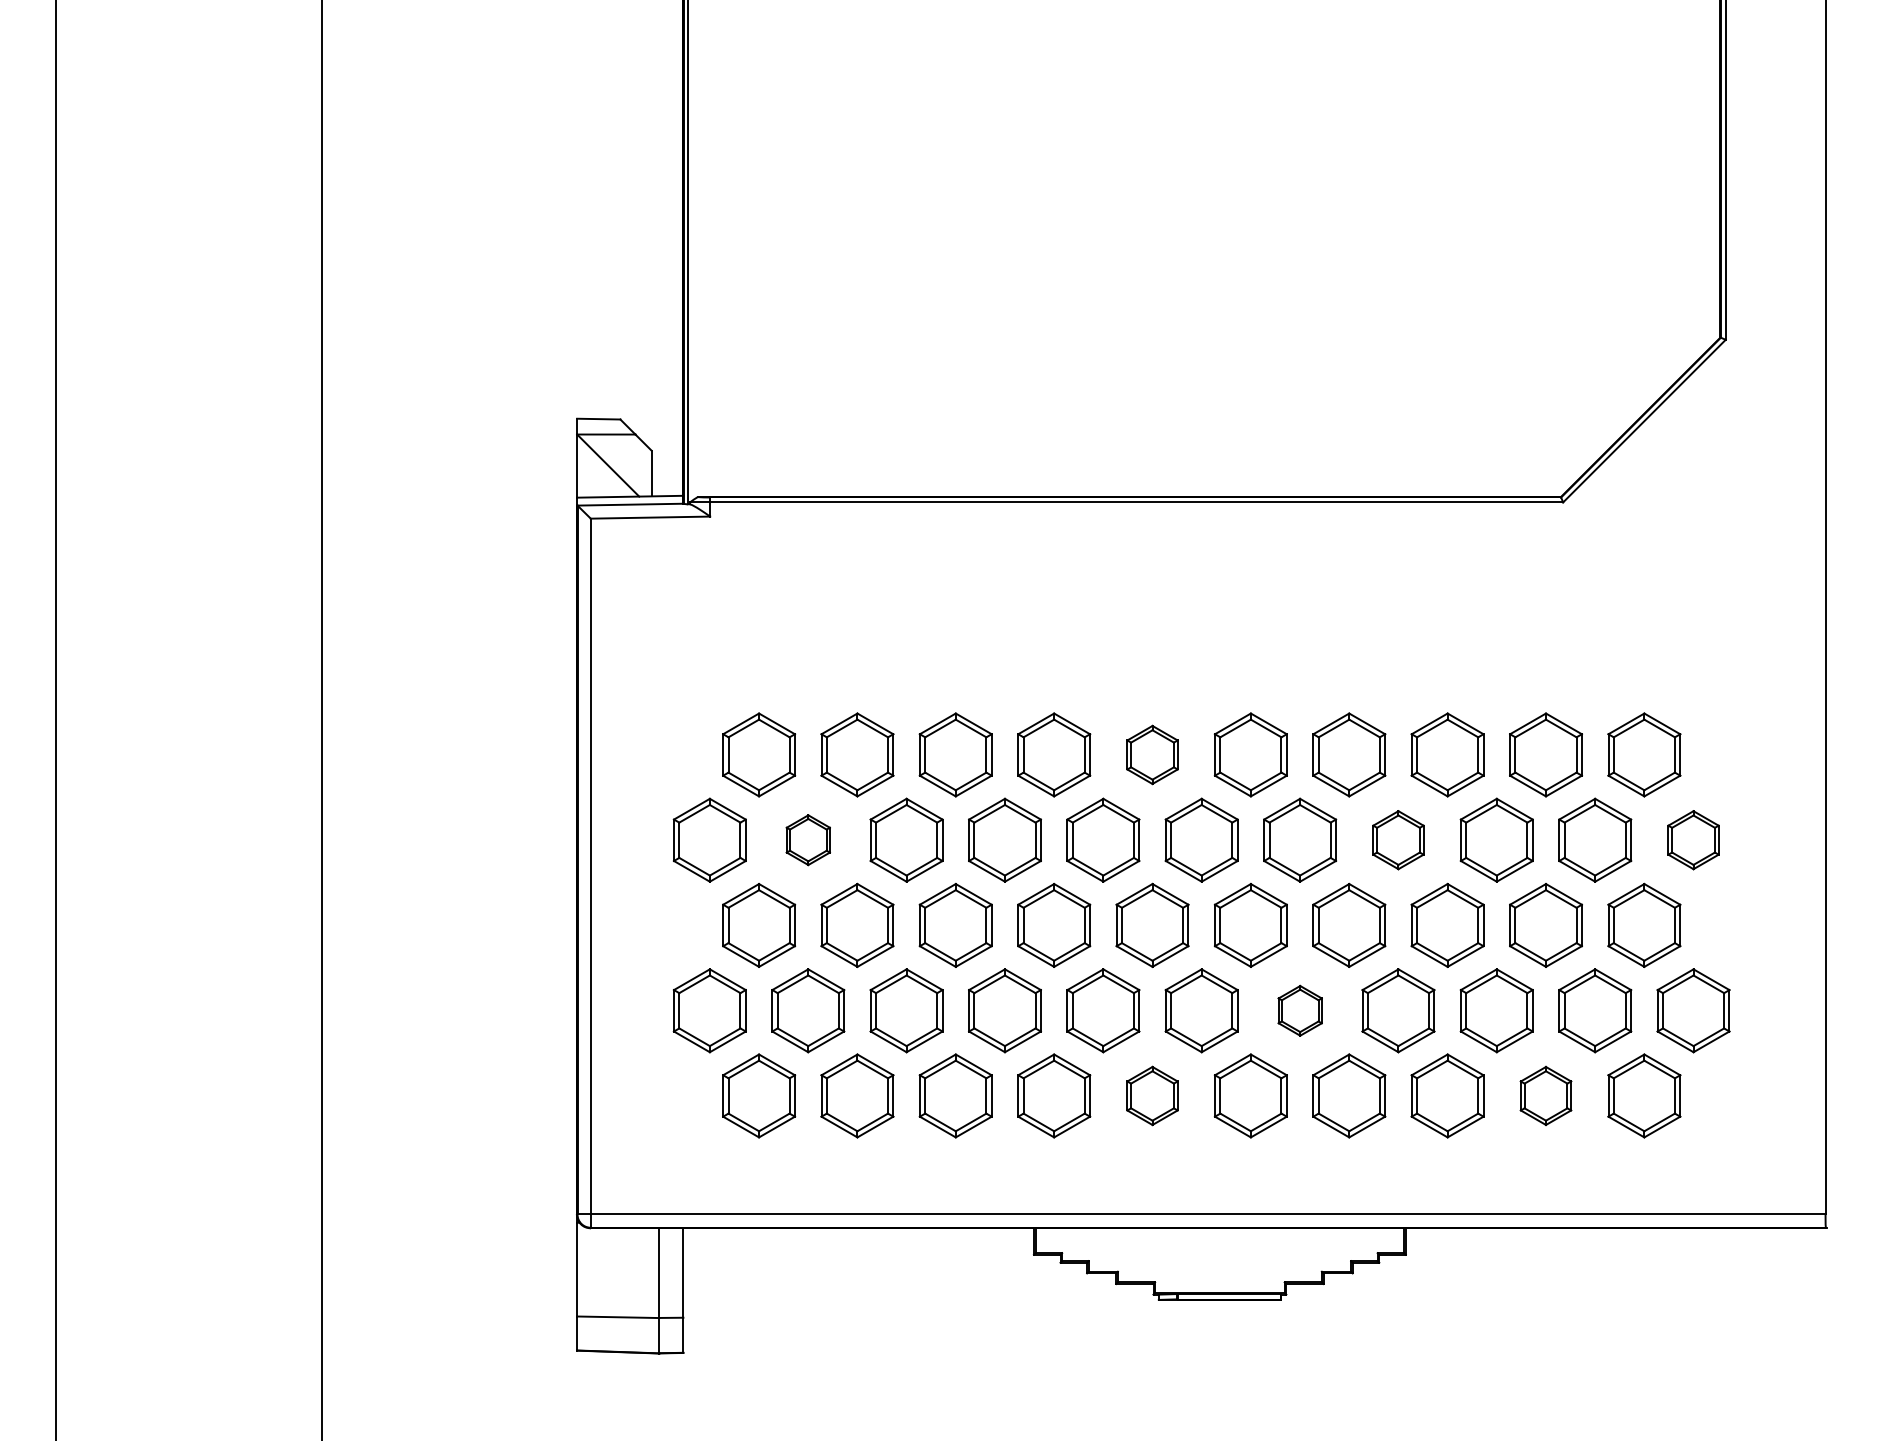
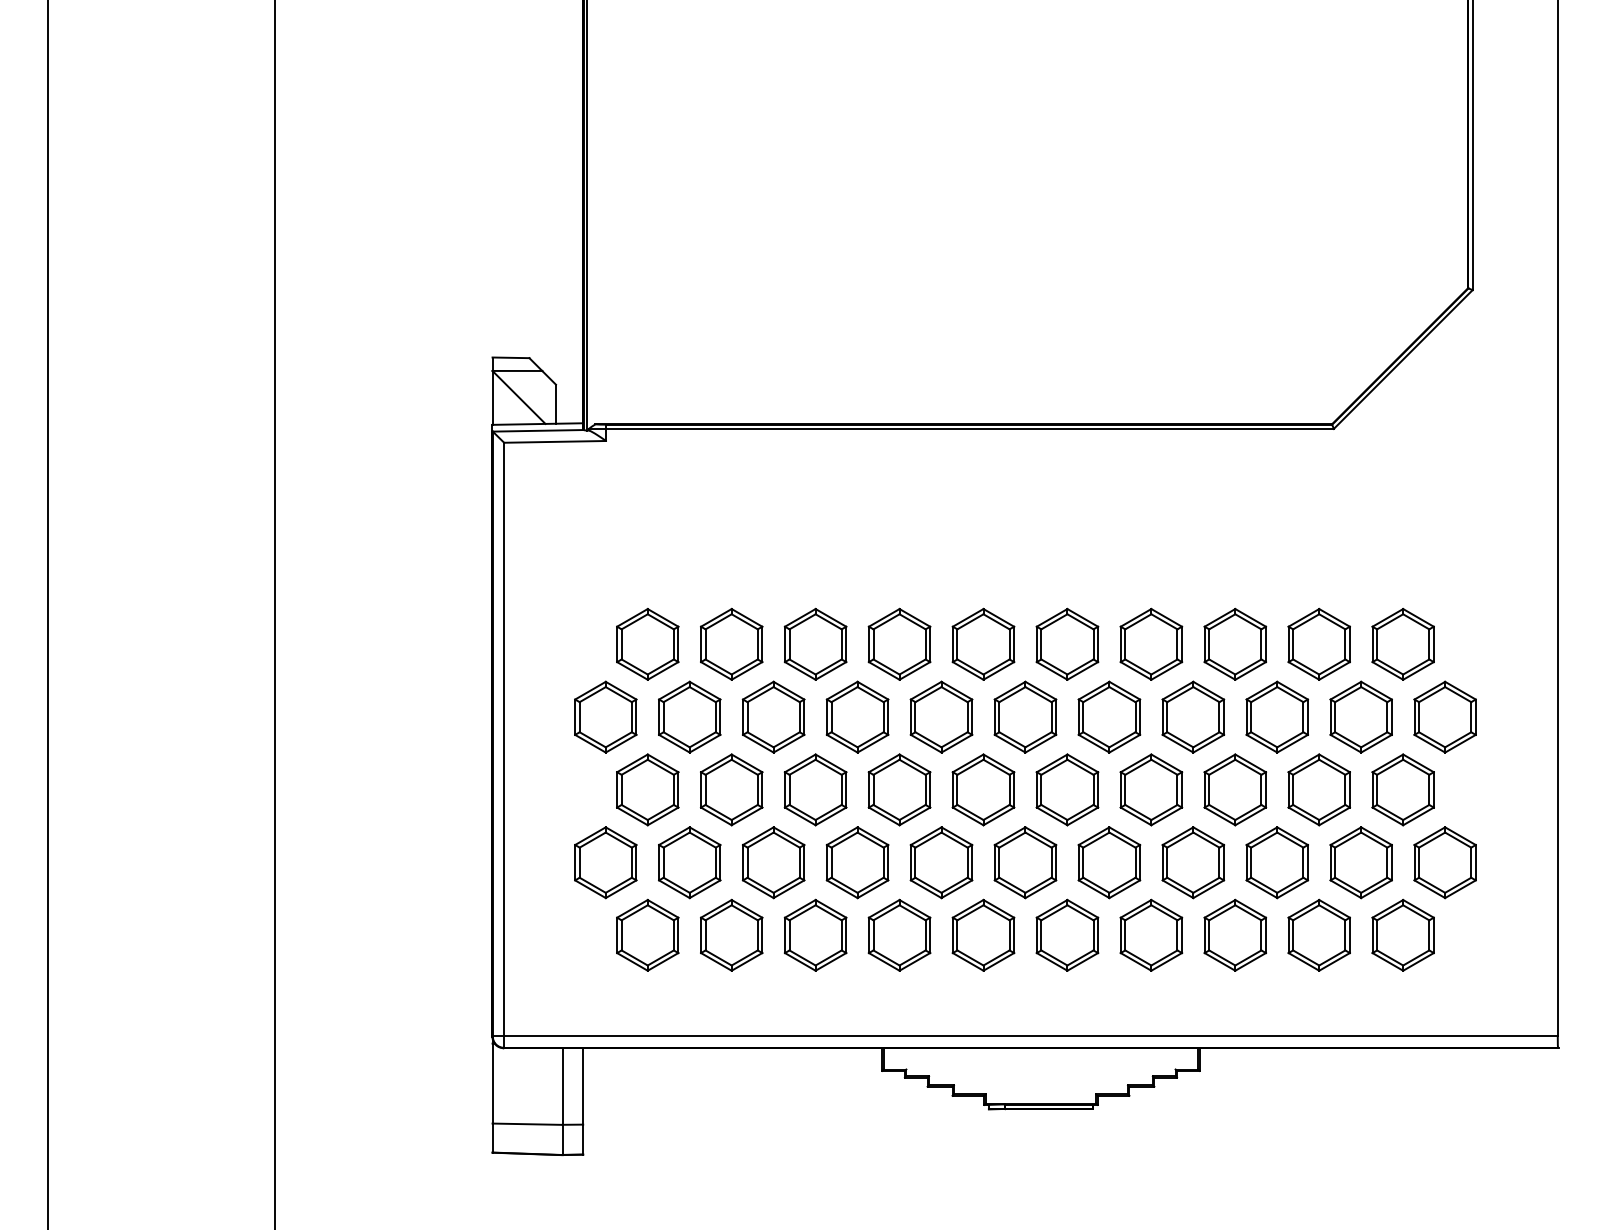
part: (1152, 754) -> (983, 644), size x1.43
part: (808, 839) -> (689, 716), size x1.67
part: (1398, 839) -> (1193, 716), size x1.43
part: (1693, 839) -> (1445, 716), size x1.43
part: (1300, 1010) -> (1109, 862), size x1.67
part: (1152, 1095) -> (983, 934), size x1.43
part: (1545, 1095) -> (1318, 934), size x1.43

